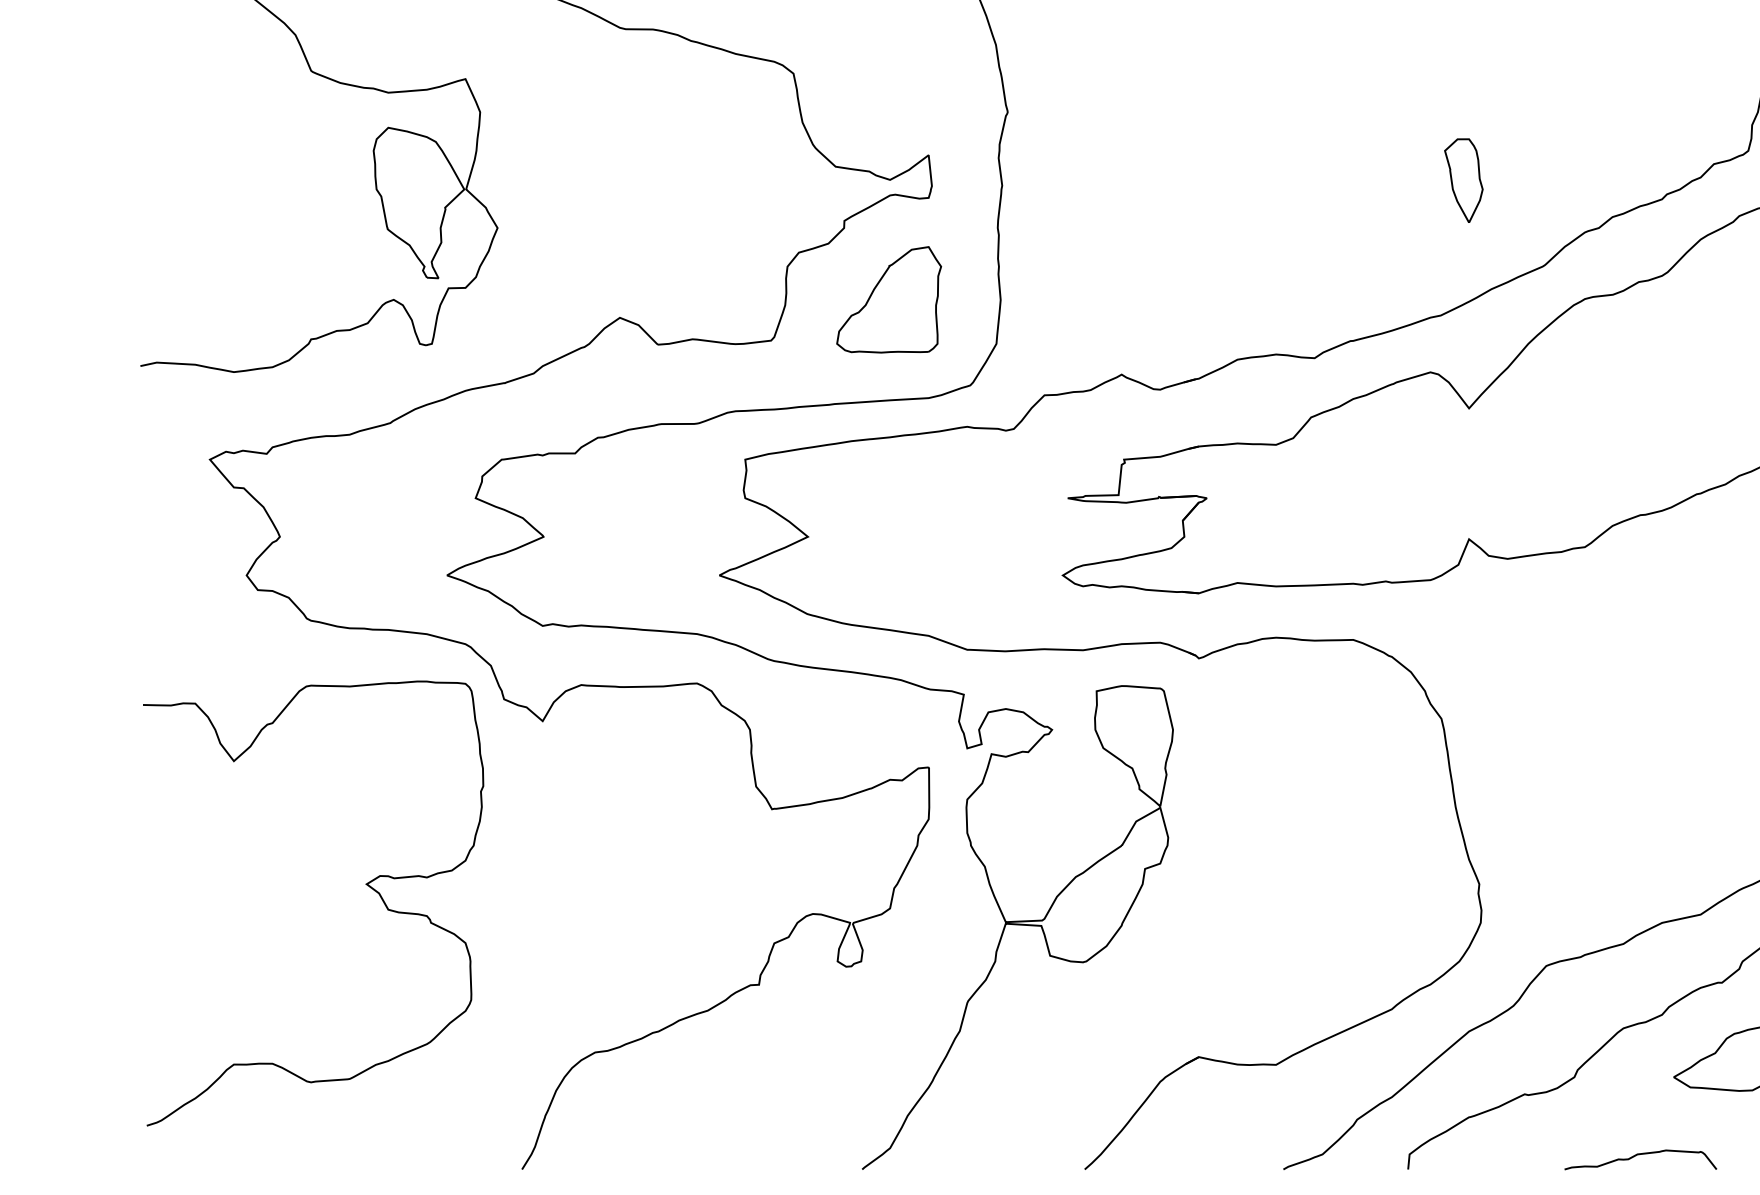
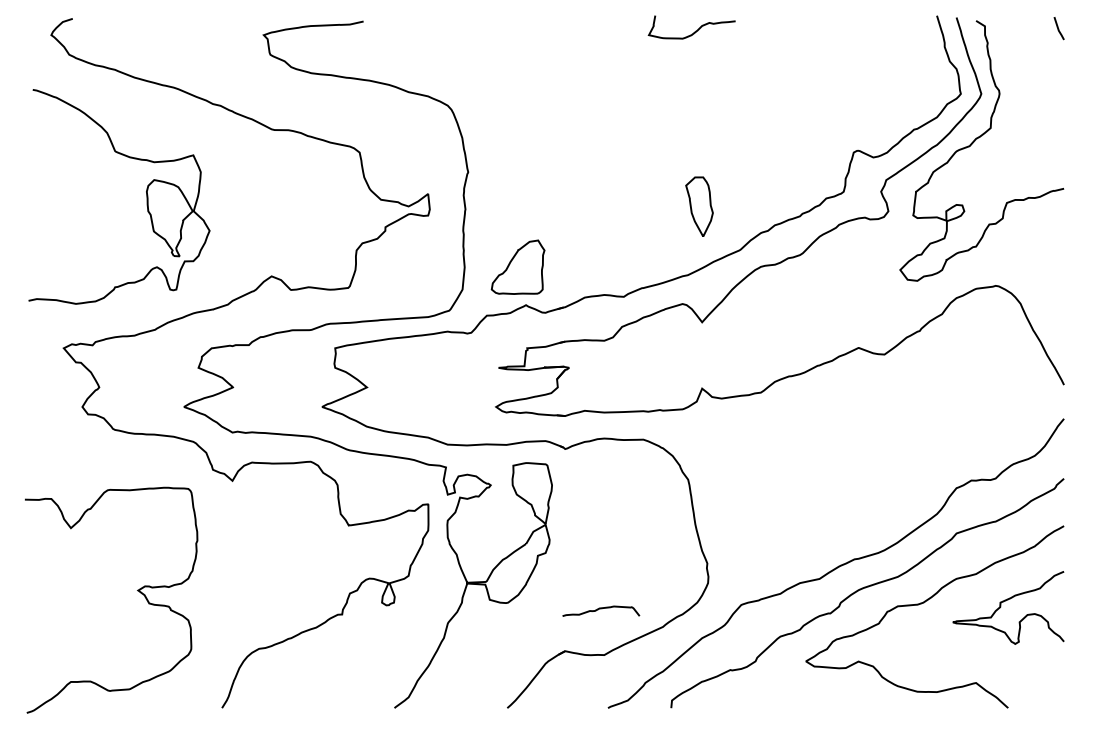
part: (1463, 179) -> (699, 206), size x1.4
part: (887, 298) -> (517, 266), moved
curve: (365, 886) -> (137, 591), moved
curve: (1641, 1156) -> (601, 609), moved

